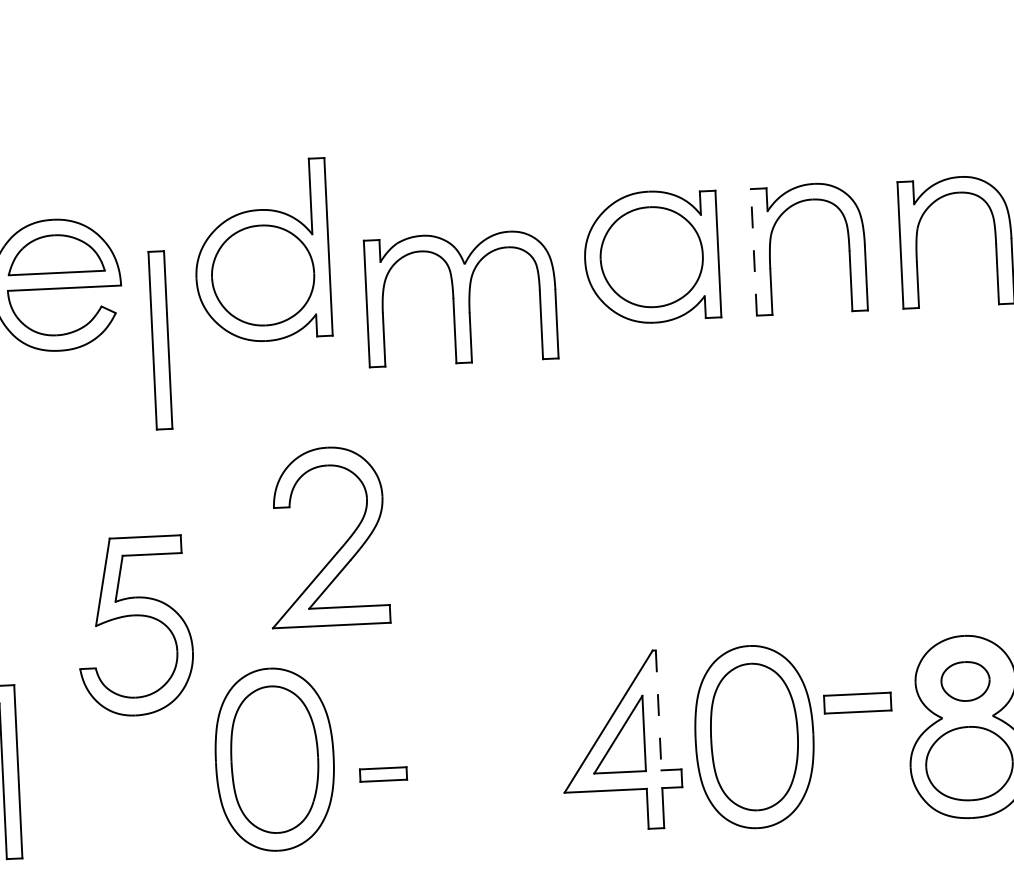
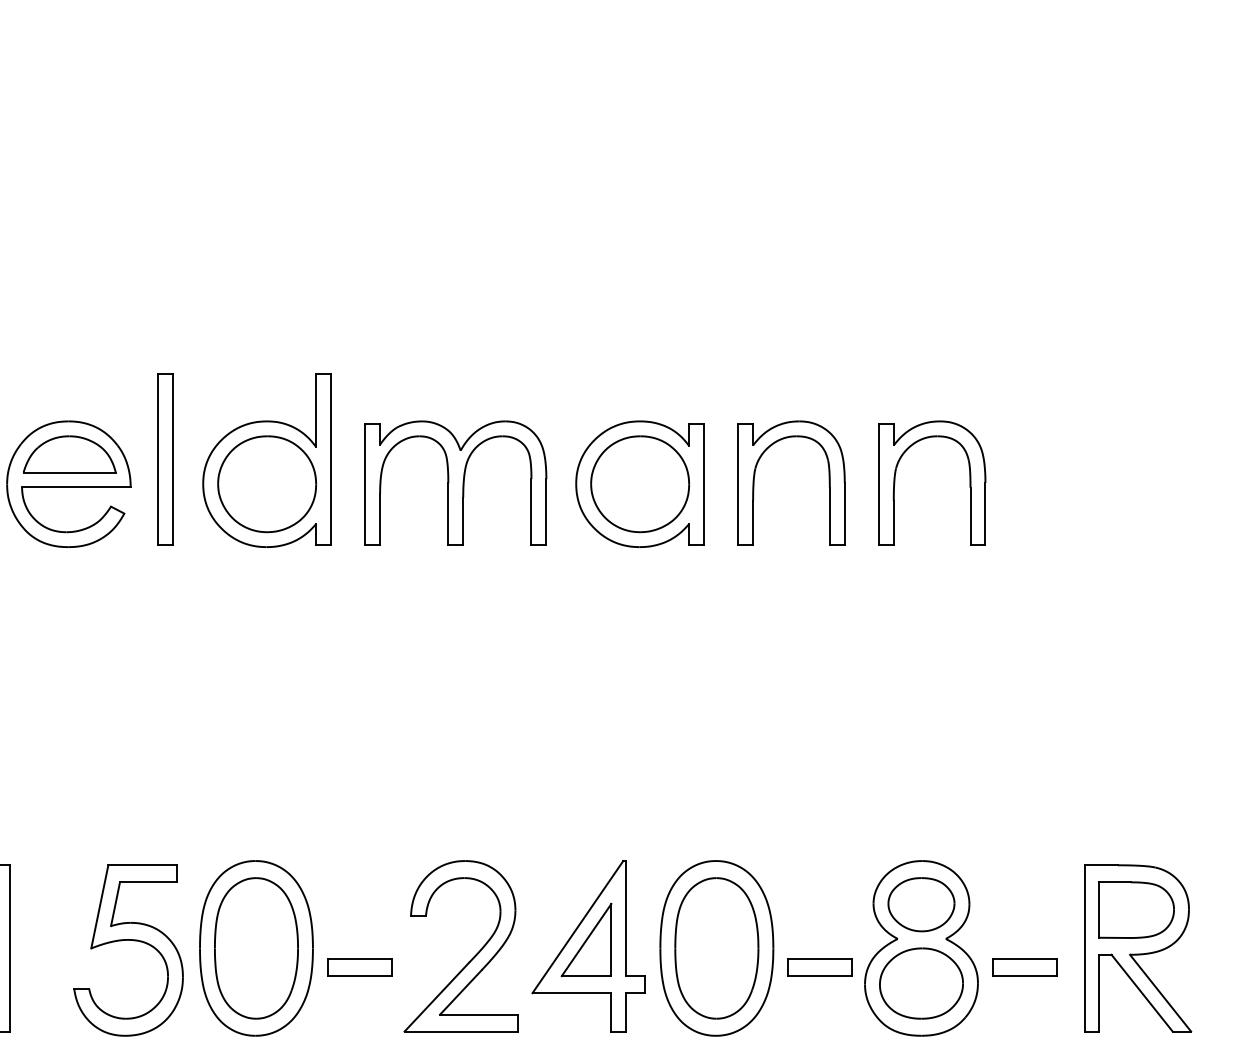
line: (754, 252) -> (738, 484), dashed -> solid
part: (460, 297) -> (455, 482), moved
part: (160, 340) -> (165, 459), moved
part: (340, 547) -> (472, 957), moved
part: (134, 616) -> (128, 940), moved
part: (965, 681) -> (921, 904), size x1.43
part: (856, 703) -> (819, 967), moved
line: (658, 710) -> (626, 918), dashed -> solid
part: (383, 774) -> (359, 967), size x1.43

